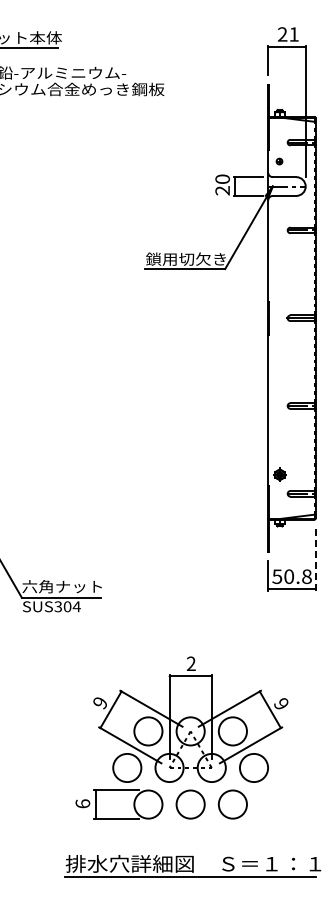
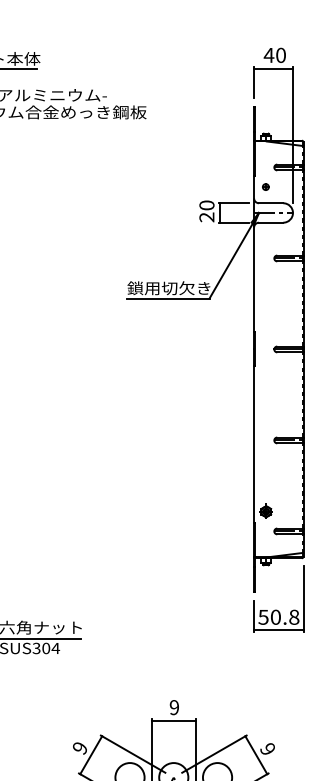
text: (287, 34) -> (274, 55), 21 -> 40
line: (315, 559) -> (303, 599), dashed -> solid
text: (190, 663) -> (173, 707), 2 -> 9

